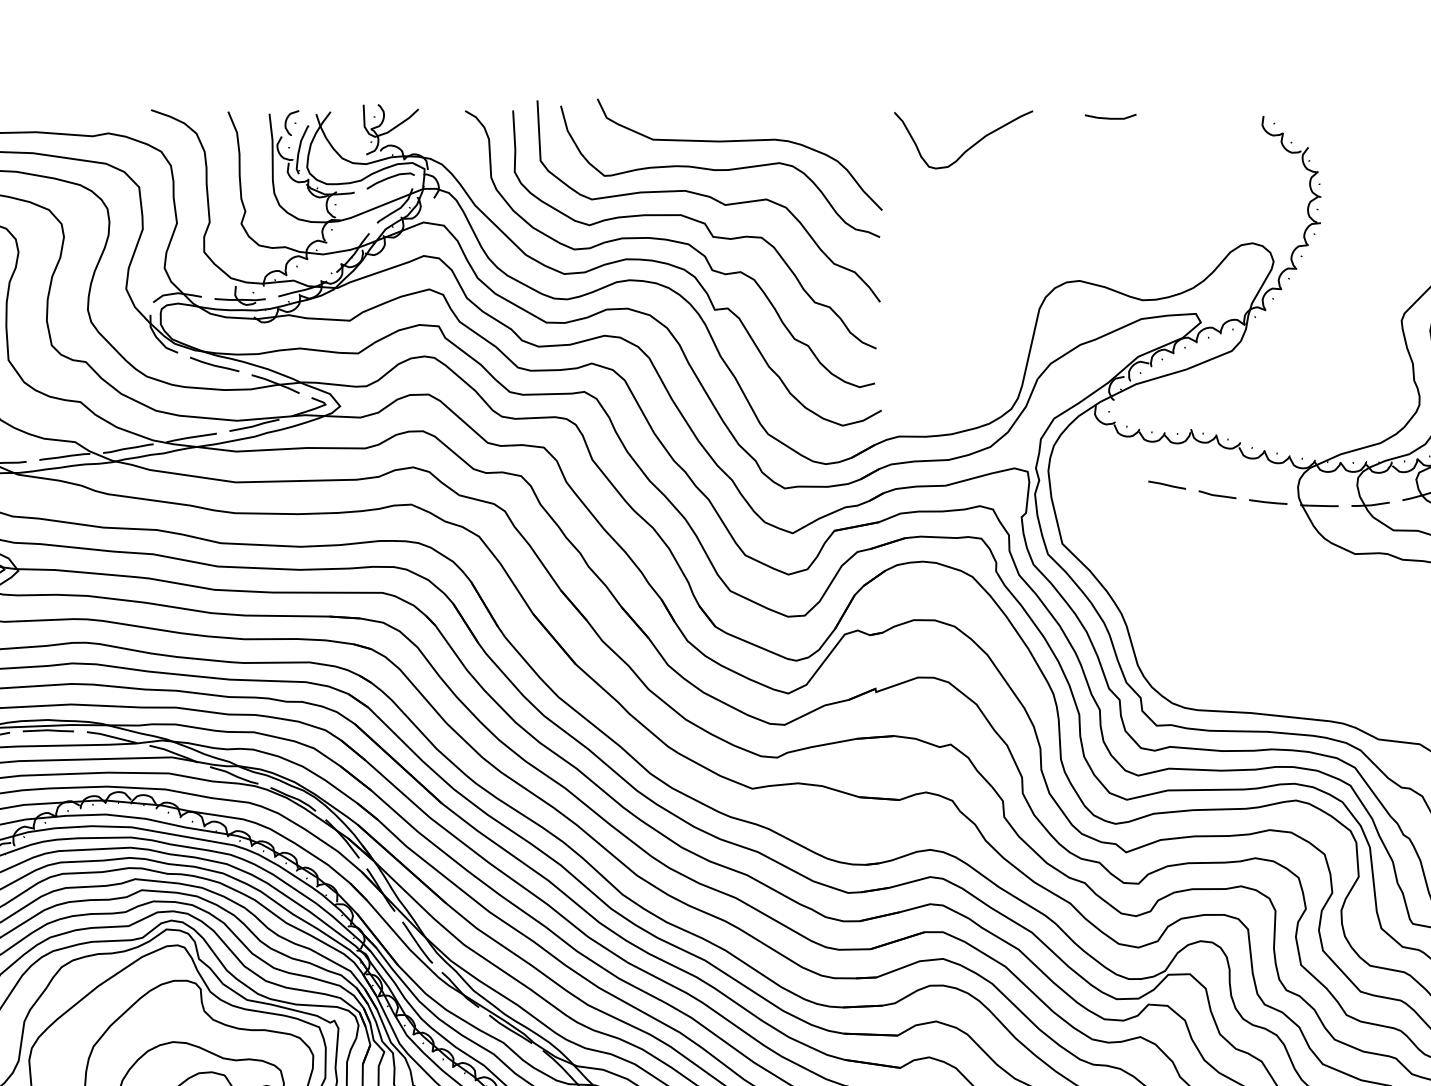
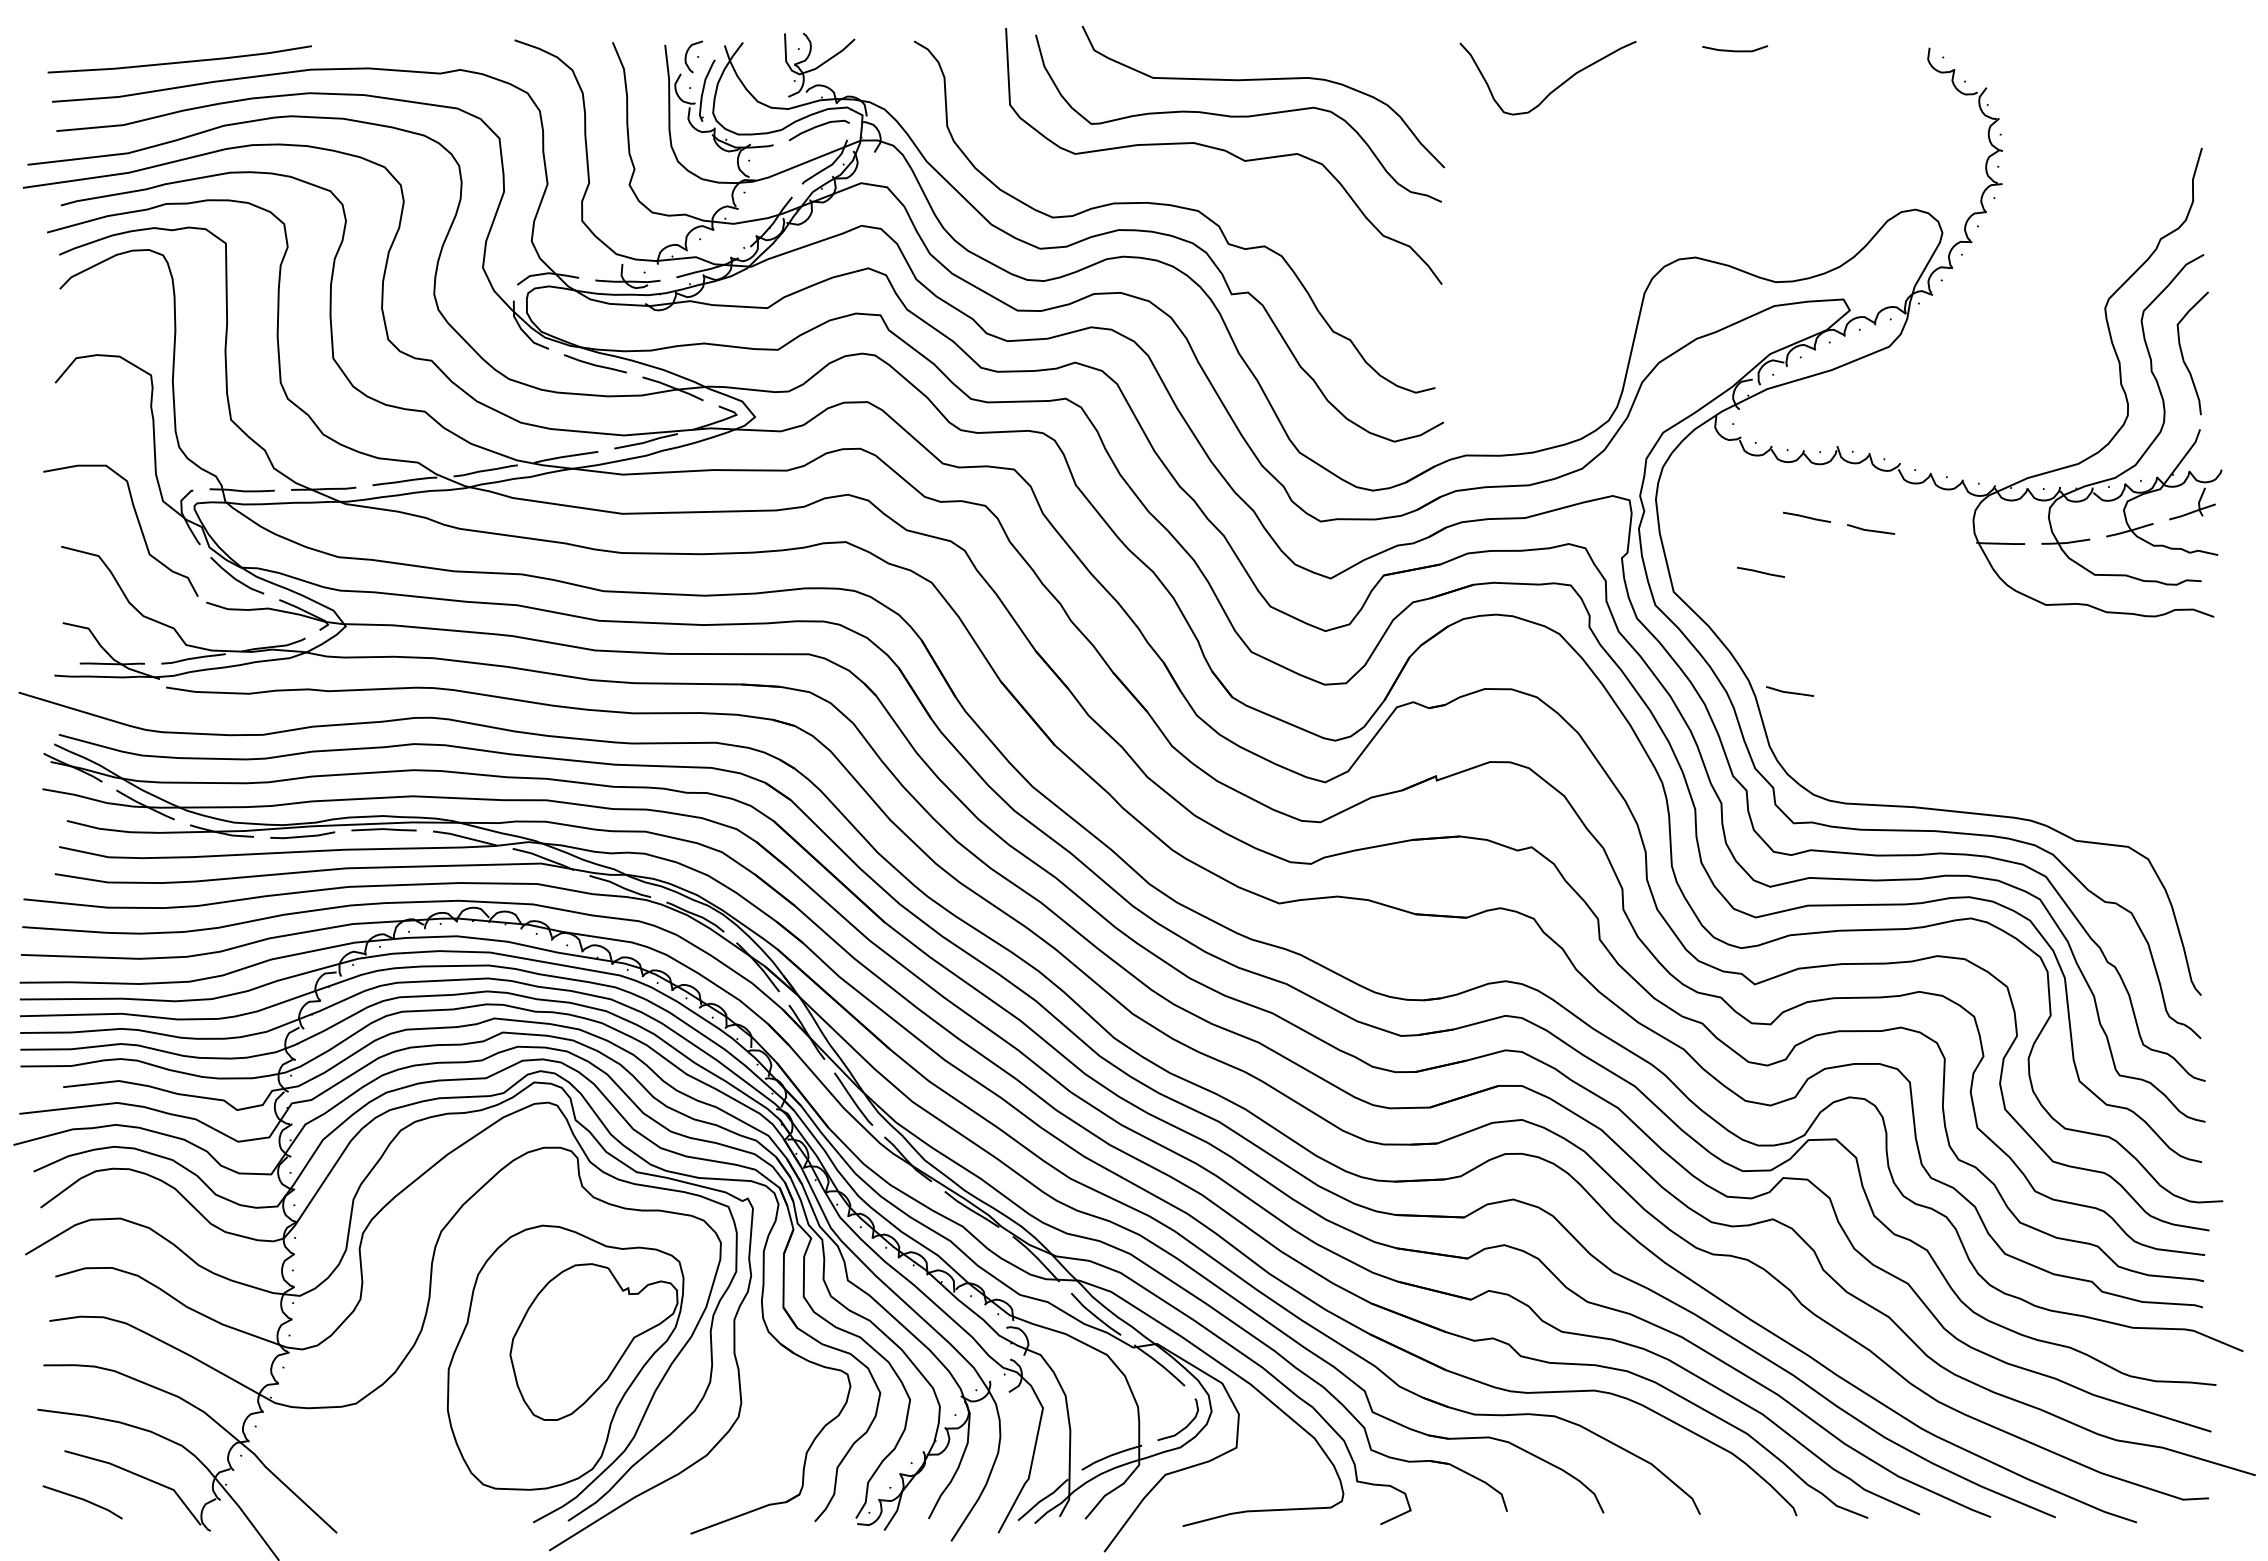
part: (697, 221) -> (1209, 182), removed
line: (1268, 501) -> (1935, 538), removed
line: (1130, 527) -> (1760, 571), added
line: (1153, 622) -> (1789, 691), added

